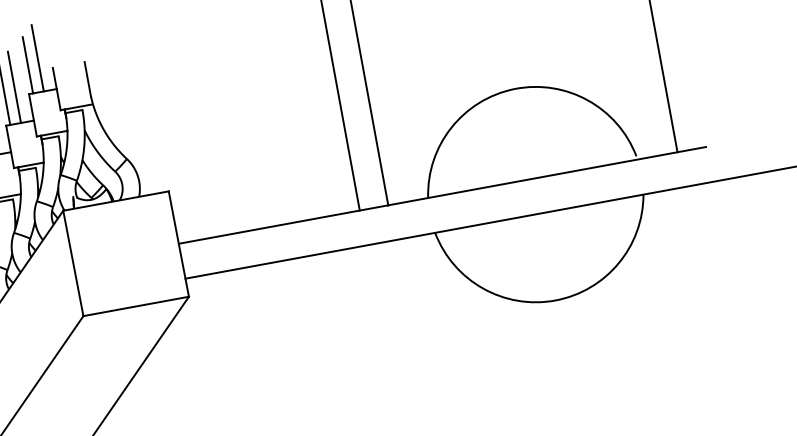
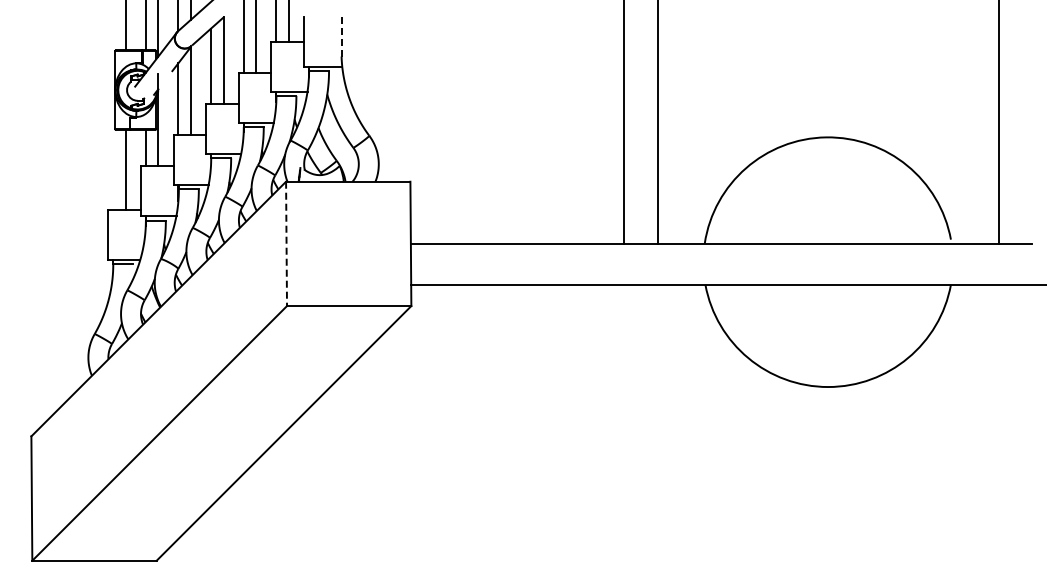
line: (87, 78) -> (341, 36), solid -> dashed
line: (73, 263) -> (286, 244), solid -> dashed

